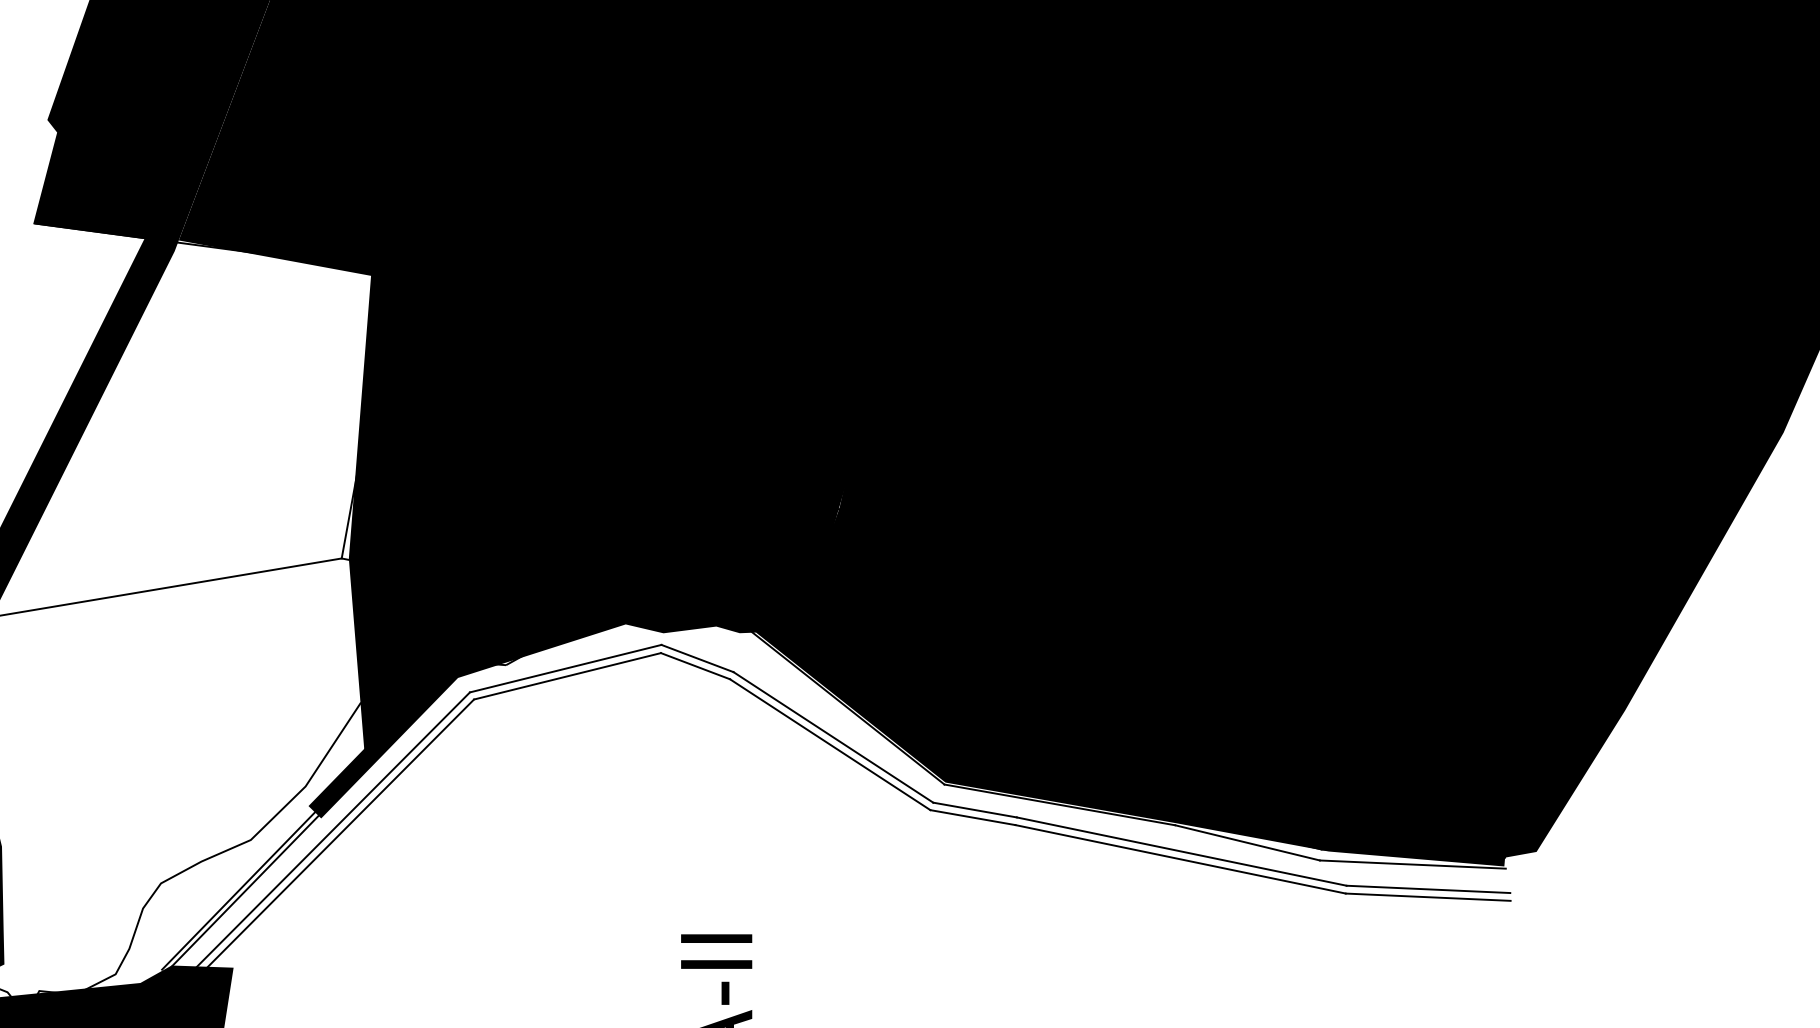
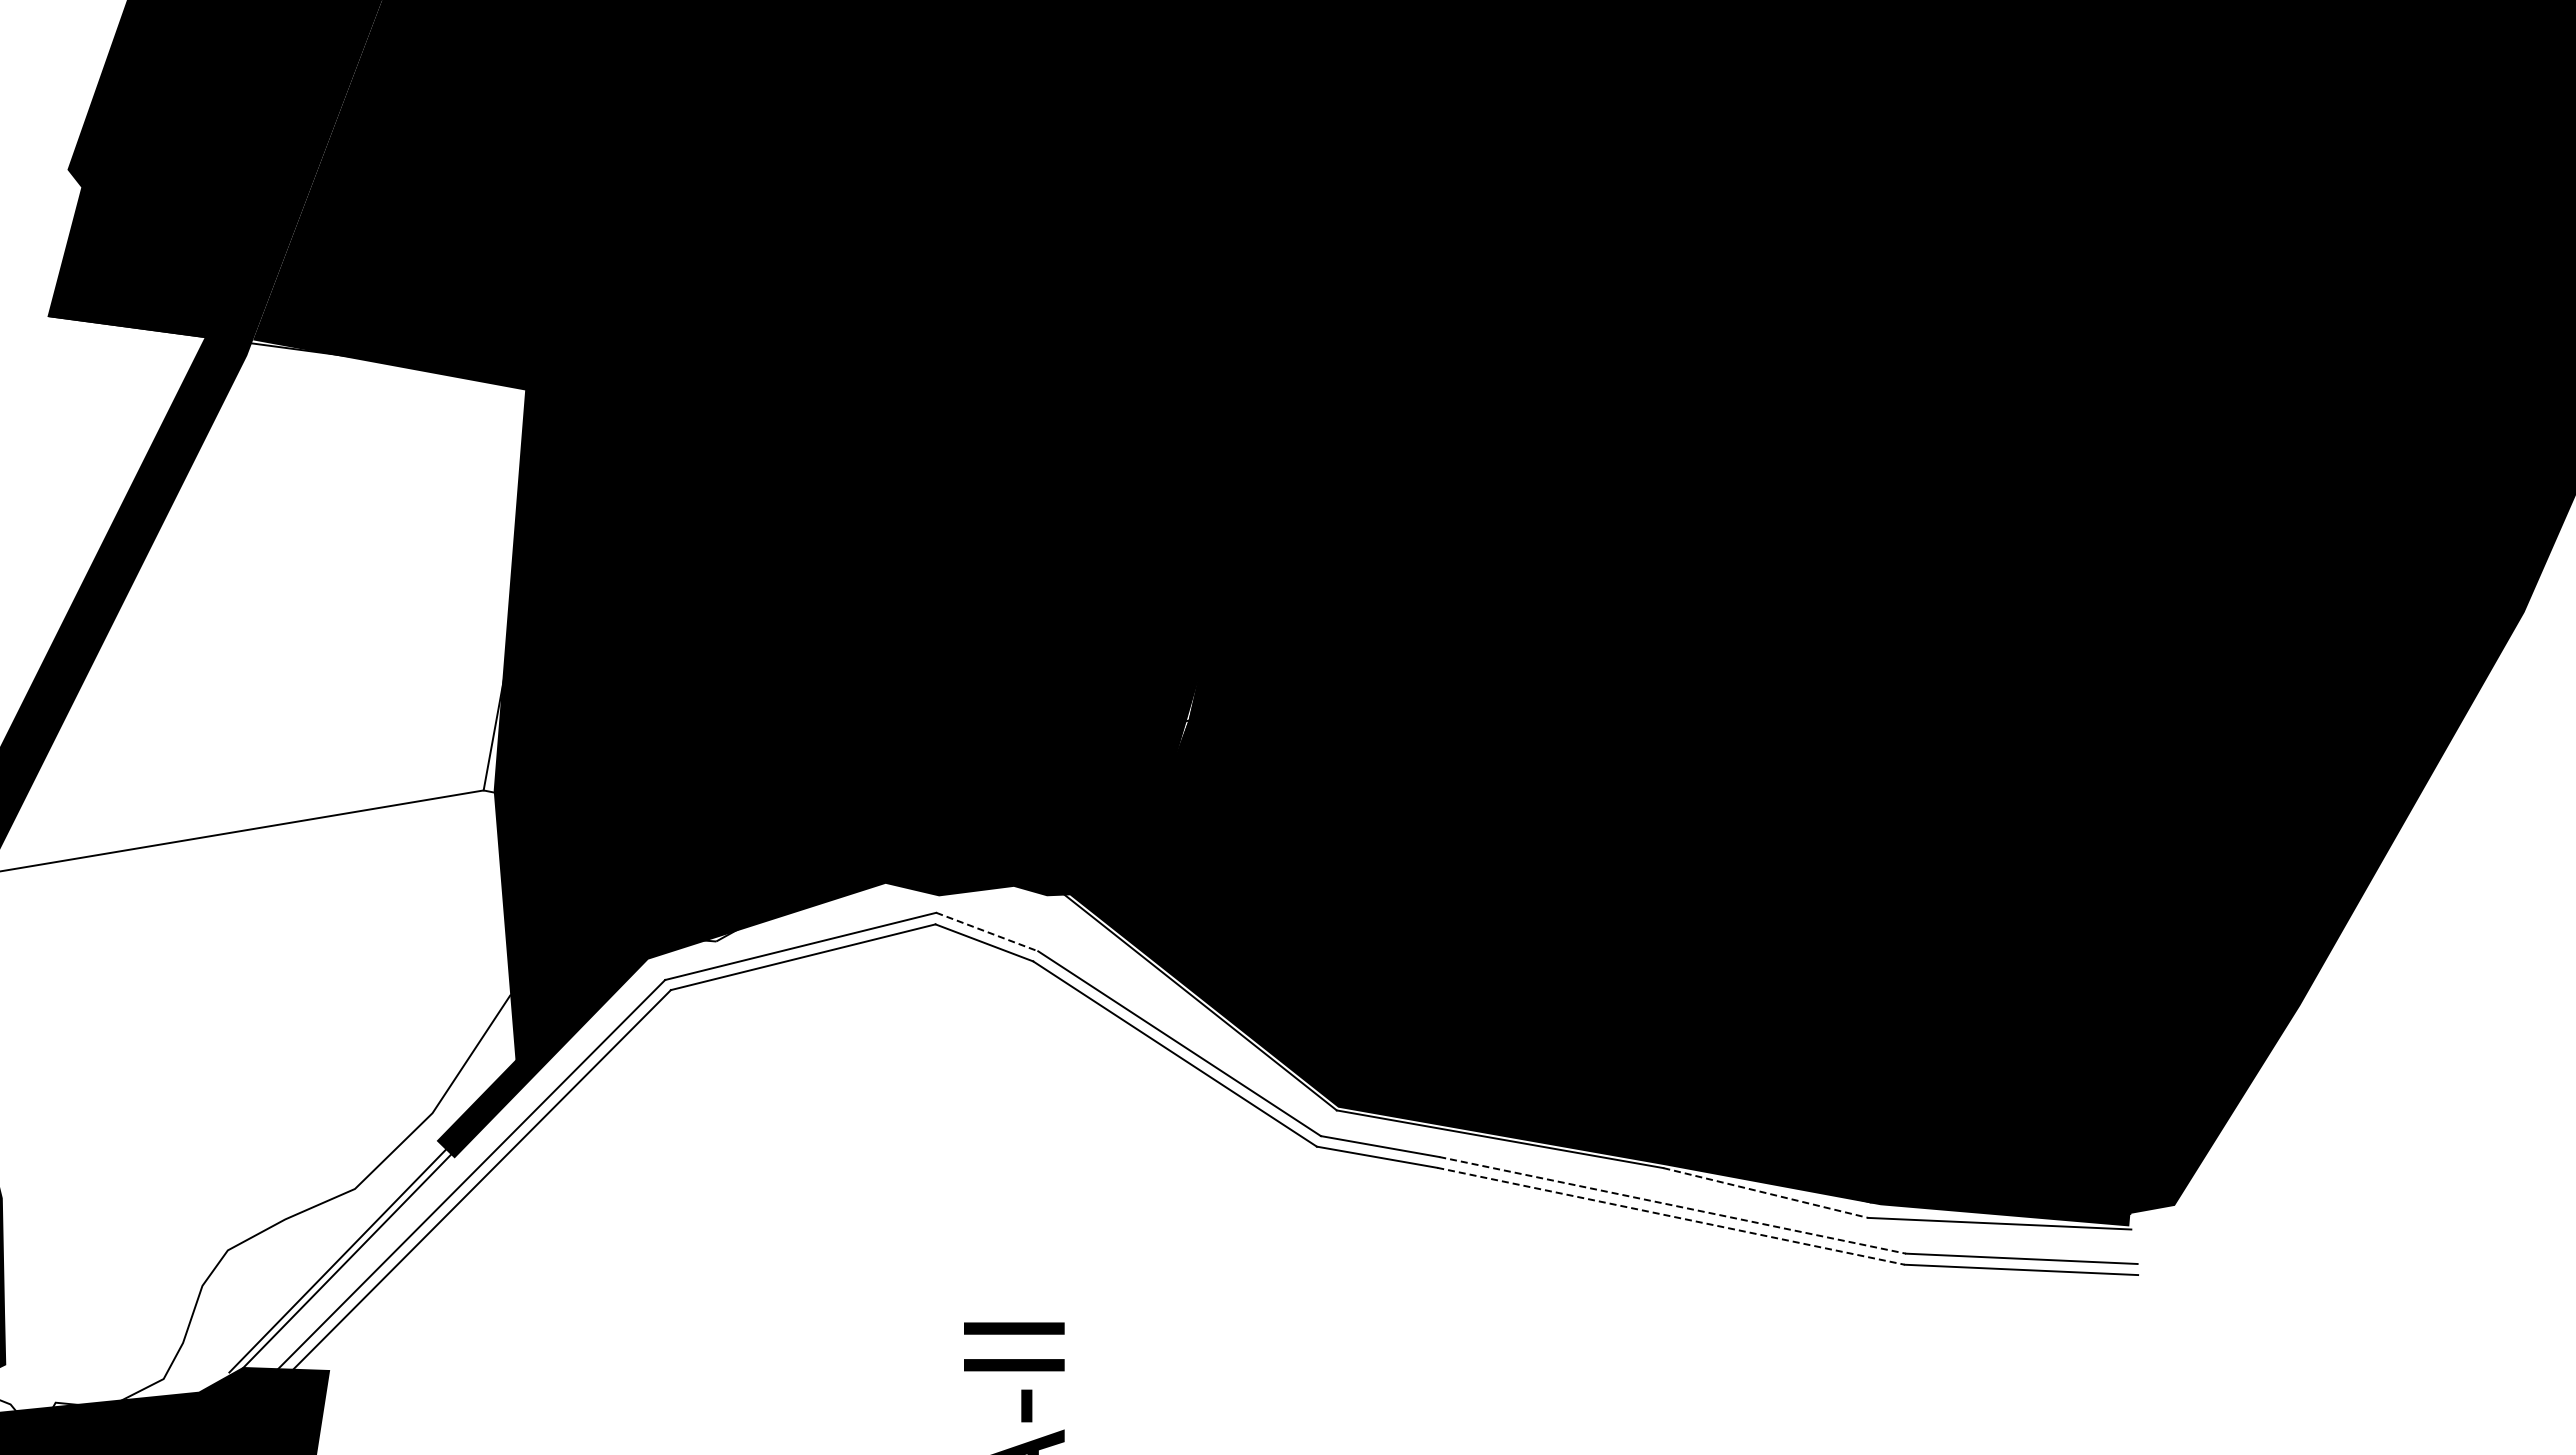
line: (697, 658) -> (987, 932), solid -> dashed
line: (1248, 843) -> (1766, 1193), solid -> dashed
line: (1182, 851) -> (1673, 1205), solid -> dashed
line: (1180, 859) -> (1671, 1216), solid -> dashed

